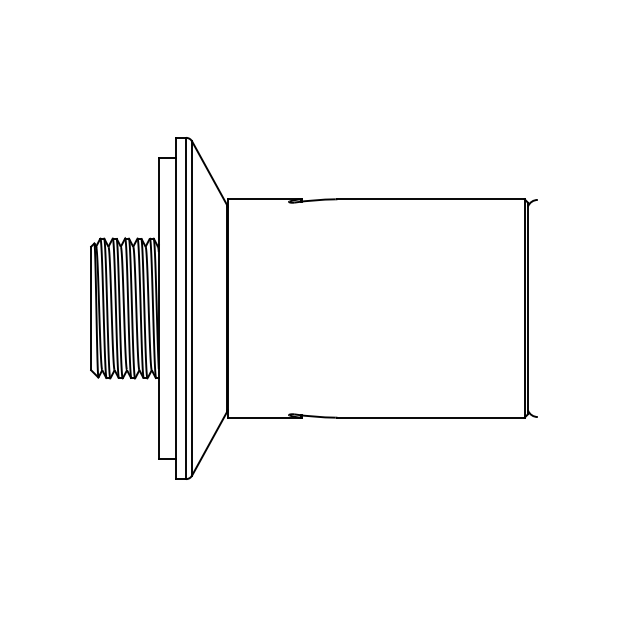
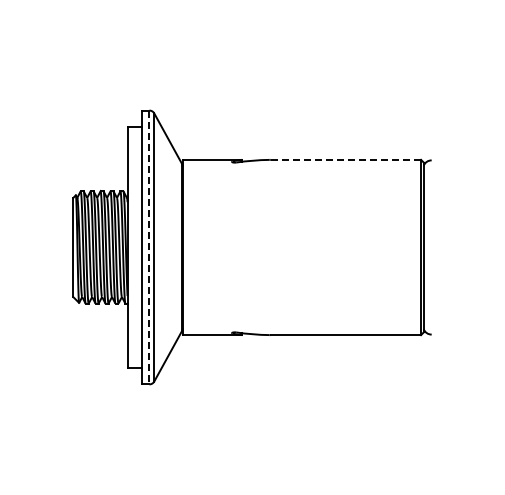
line: (430, 198) -> (345, 159), solid -> dashed
line: (186, 308) -> (149, 247), solid -> dashed

